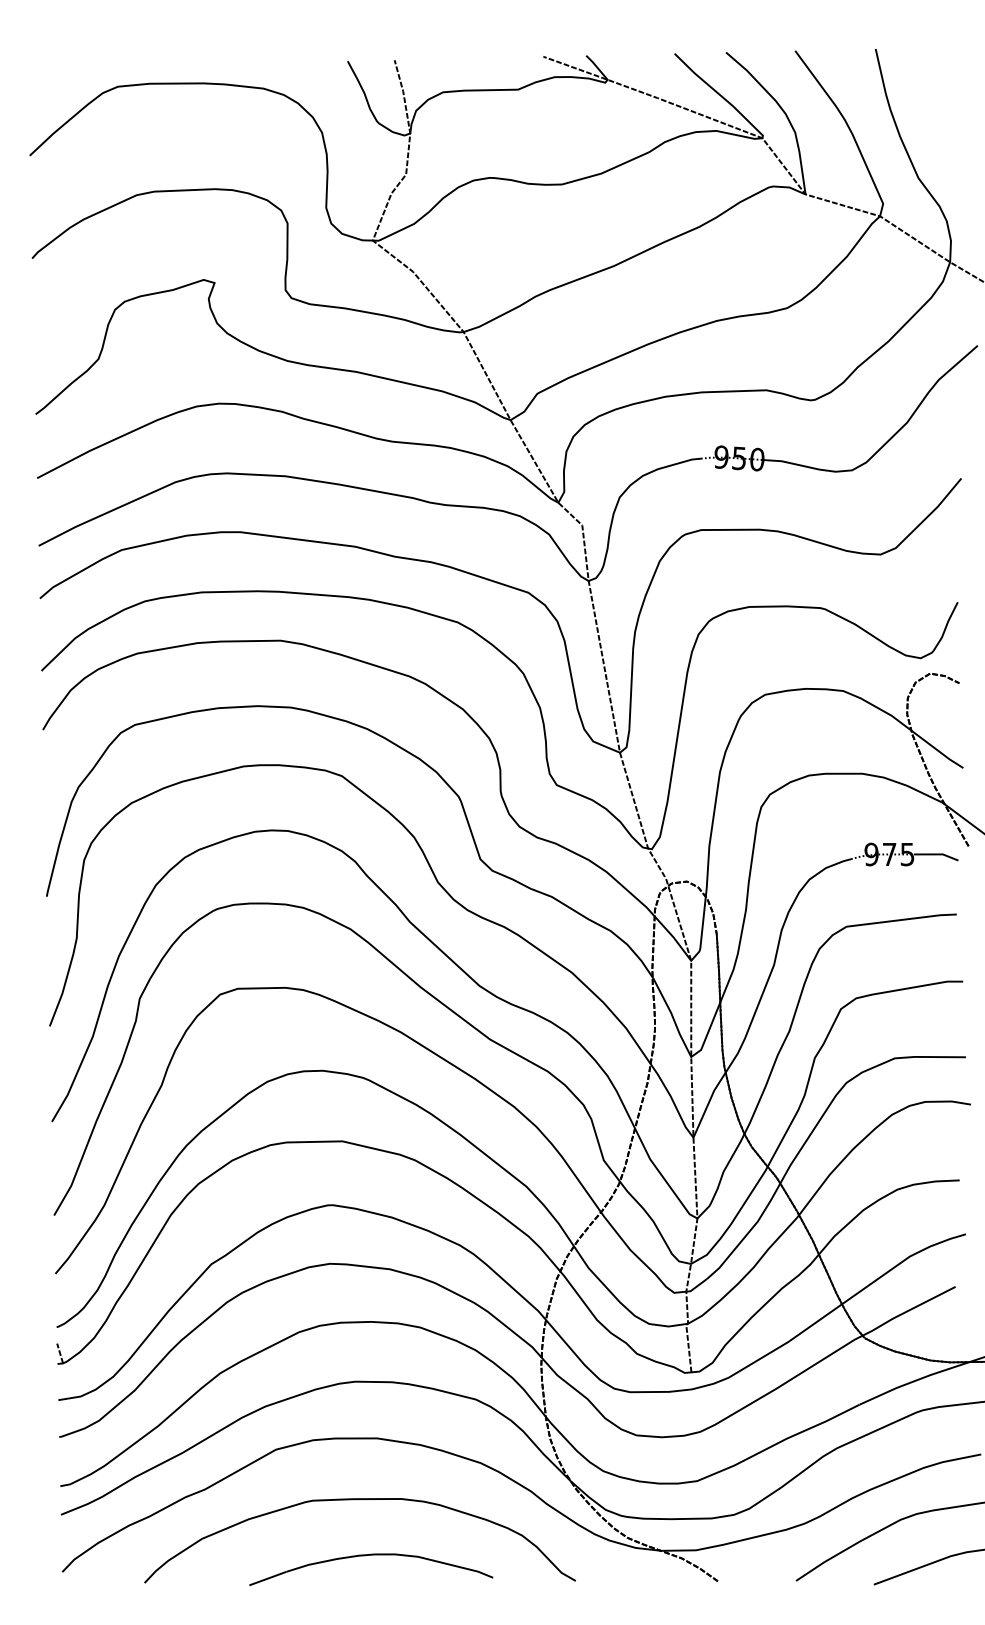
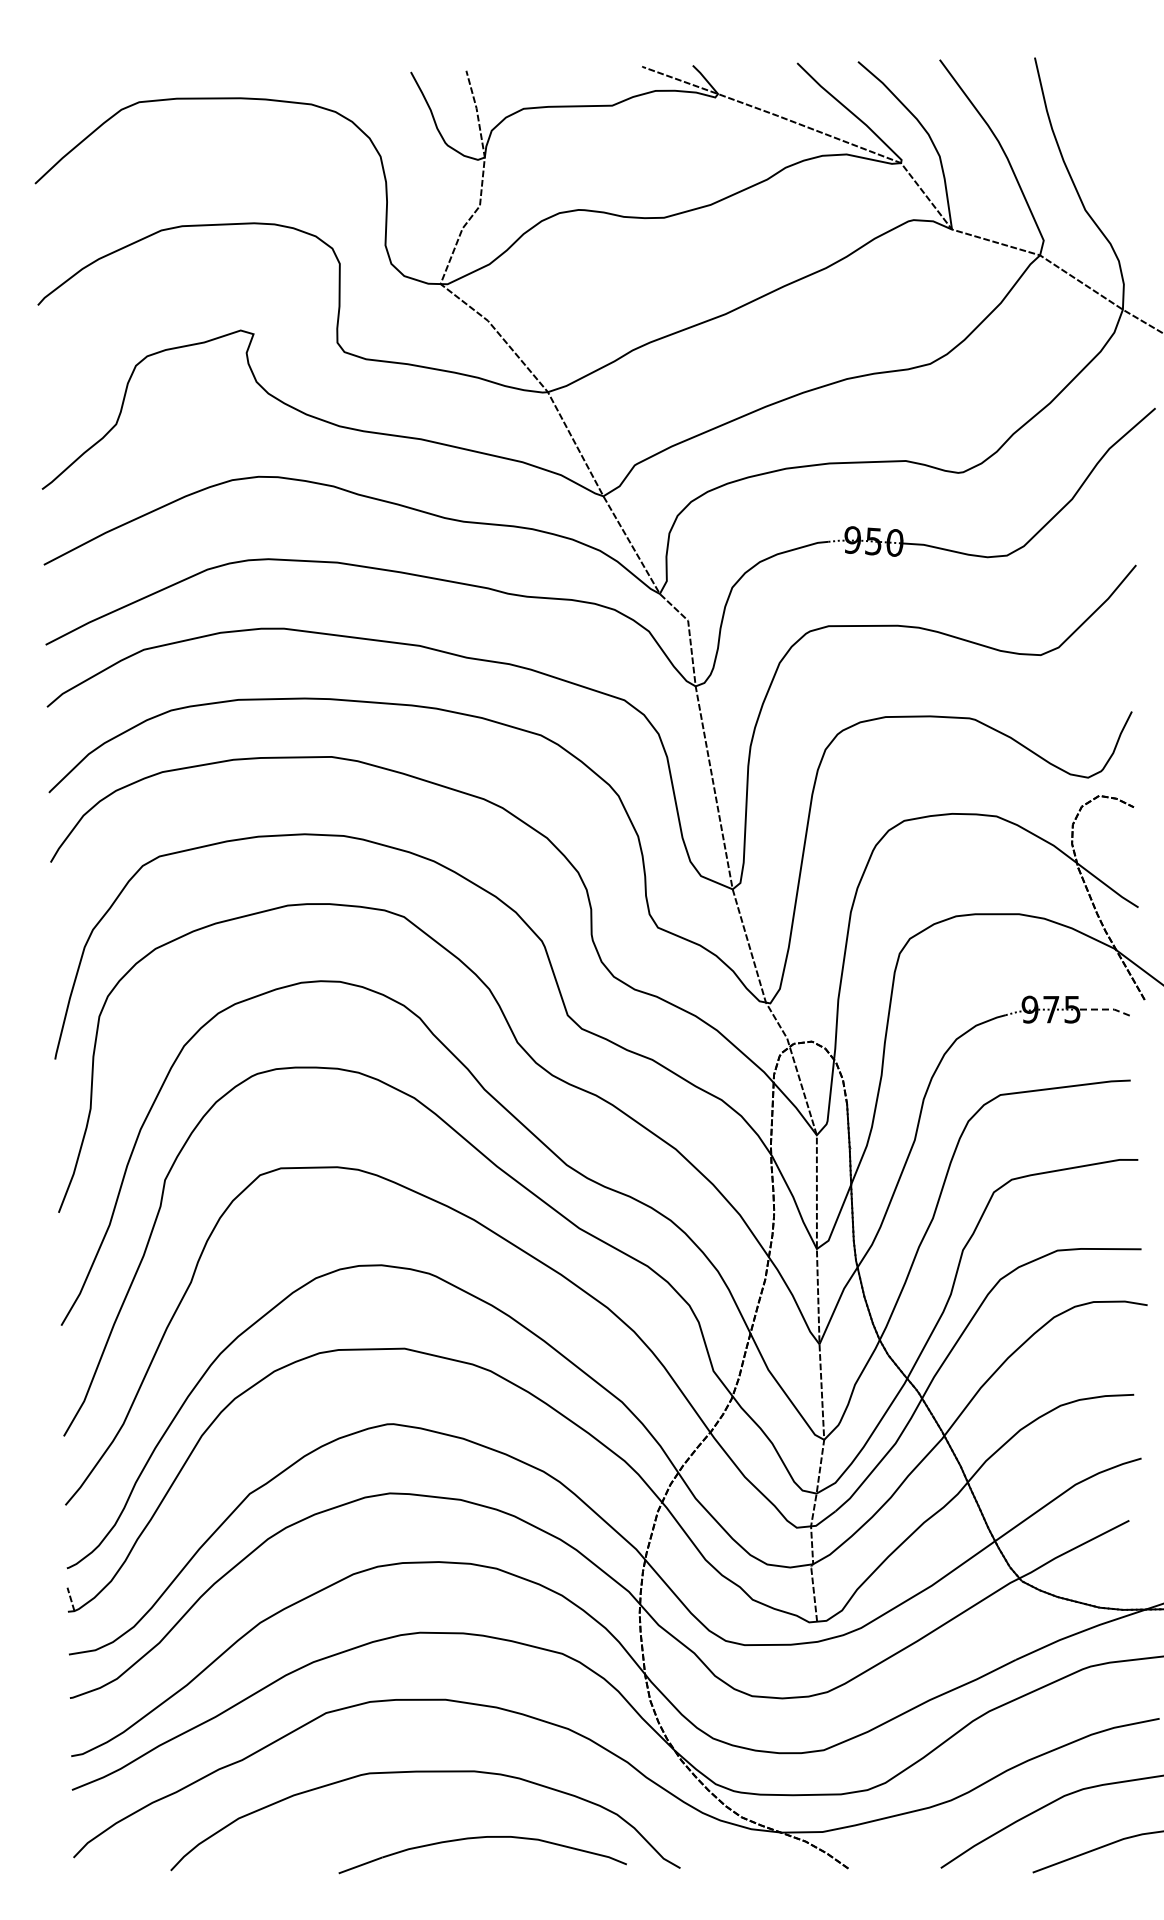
line: (937, 854) -> (1107, 1009), solid -> dashed
part: (371, 1555) -> (482, 1838), moved

